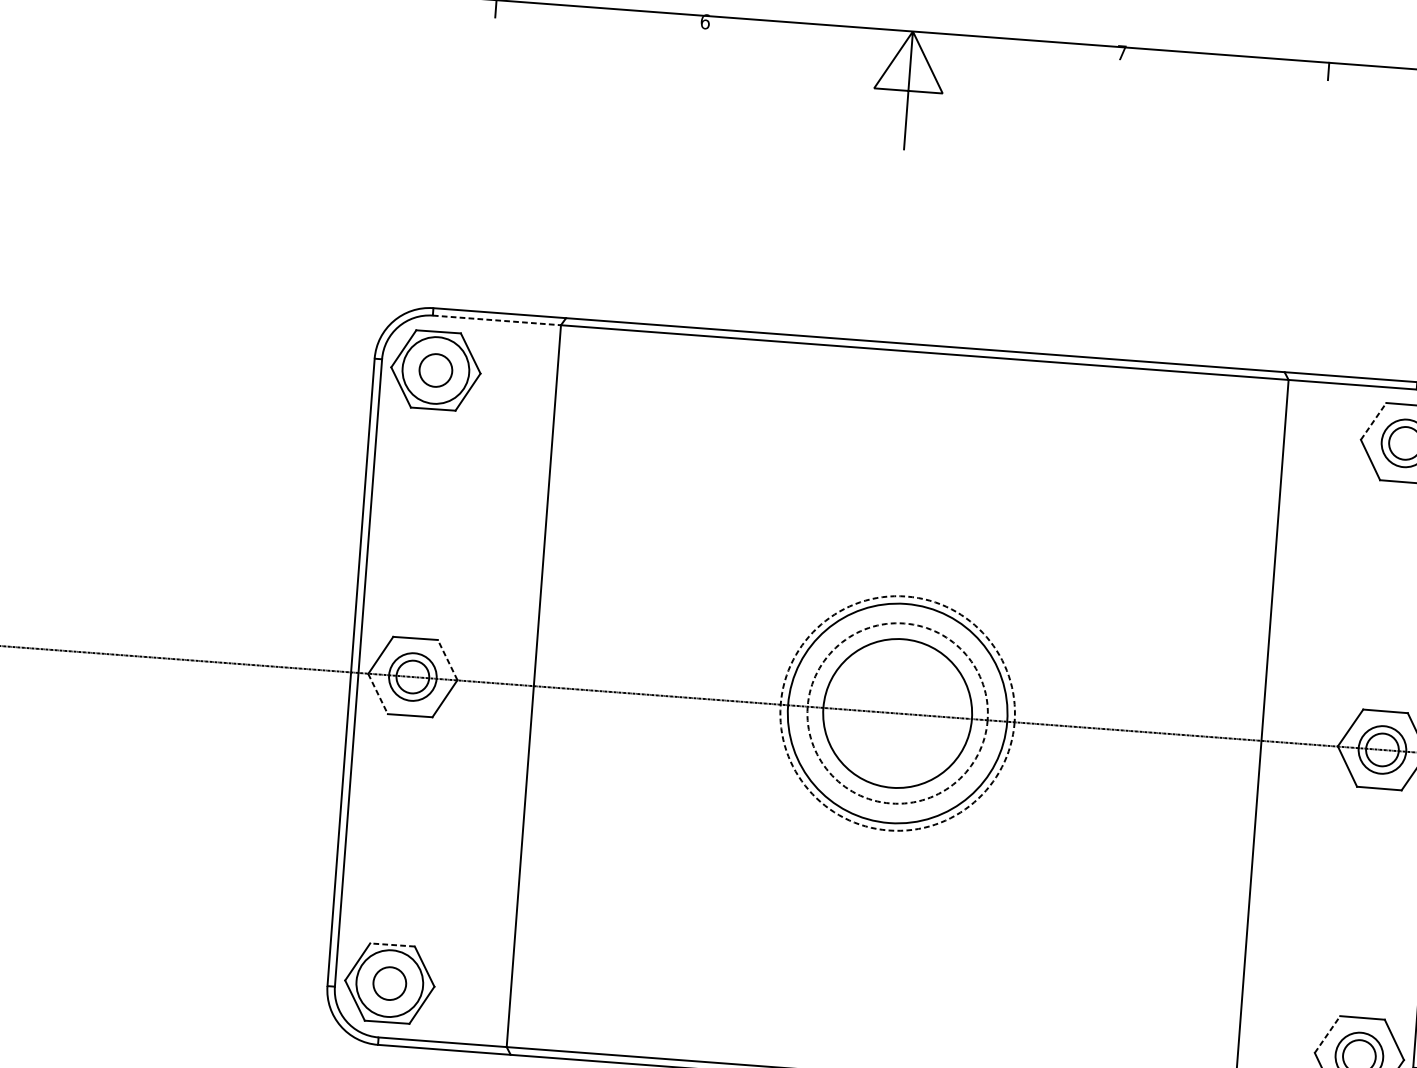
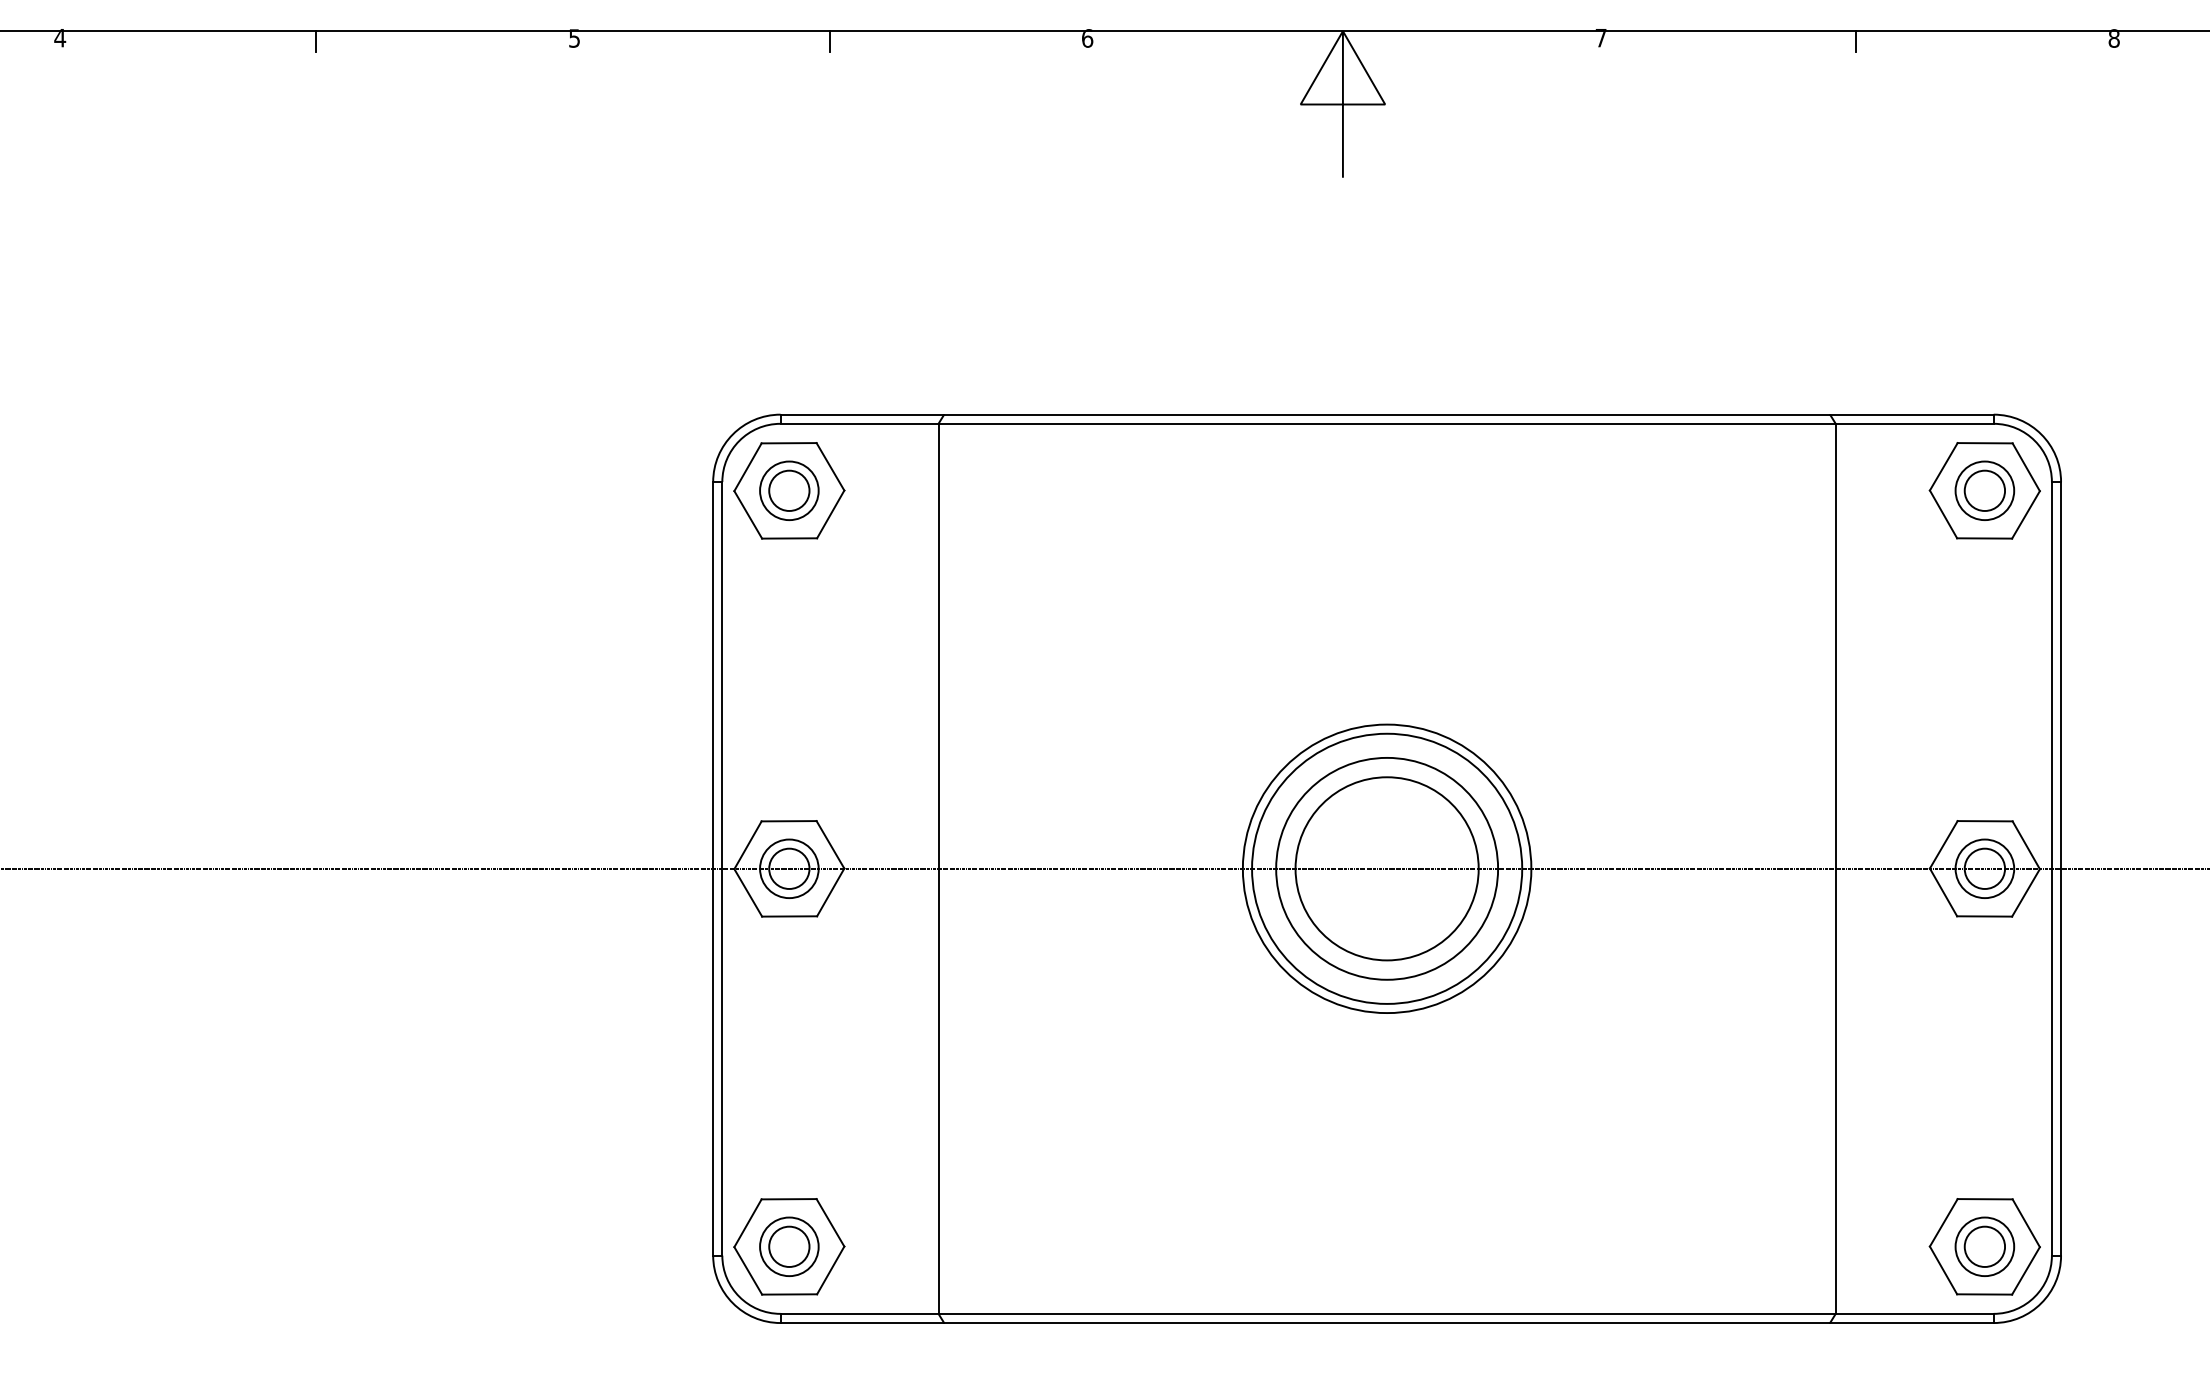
line: (496, 320) -> (859, 423), dashed -> solid
circle: (436, 370) -> (789, 490), size x0.71
line: (1374, 421) -> (1944, 466), dashed -> solid
line: (447, 659) -> (830, 844), dashed -> solid
line: (378, 694) -> (748, 893), dashed -> solid
circle: (897, 713) -> (1386, 868), dashed -> solid
circle: (897, 713) -> (1387, 868), dashed -> solid
line: (392, 945) -> (788, 1199), dashed -> solid
circle: (389, 983) -> (789, 1246), size x0.71
line: (1328, 1034) -> (1944, 1222), dashed -> solid

